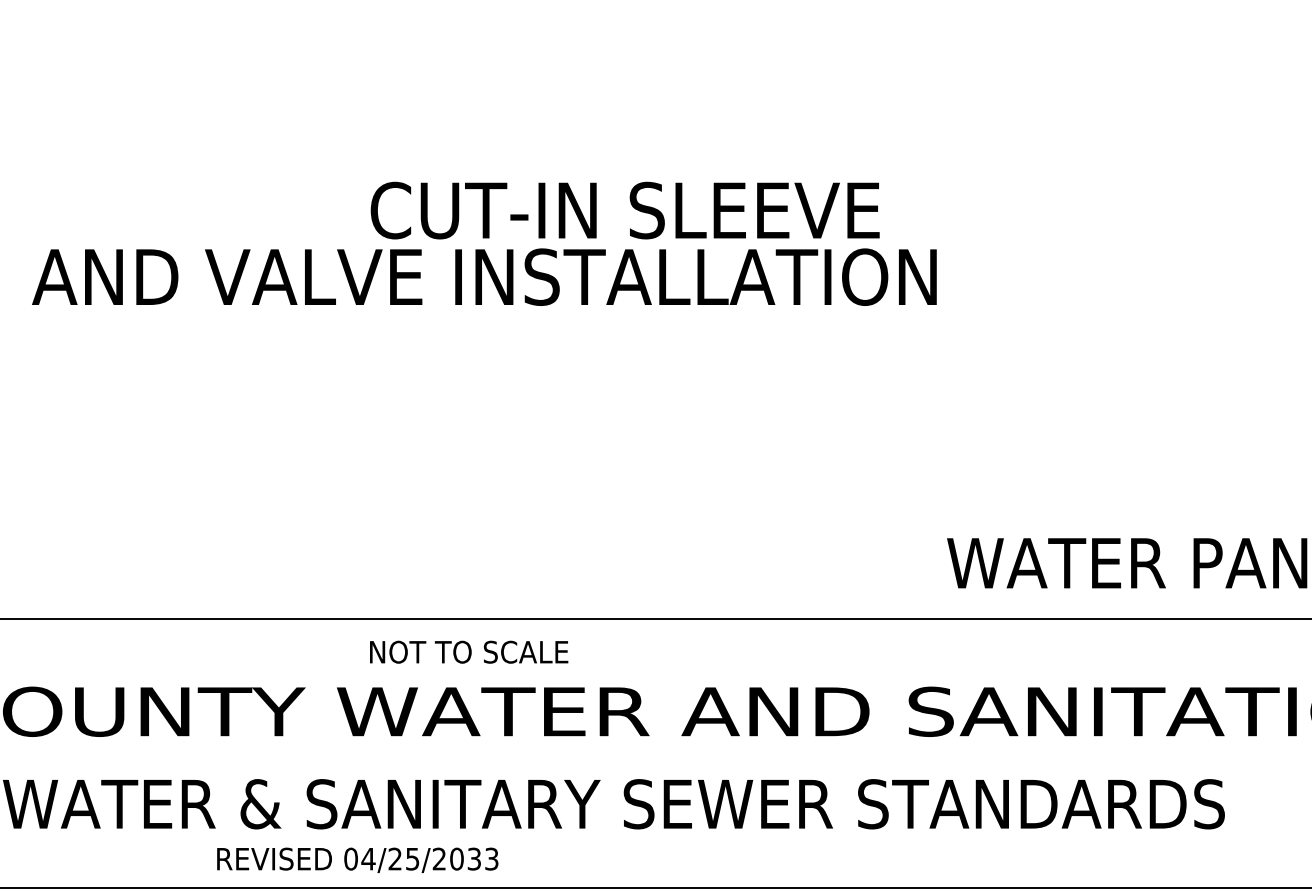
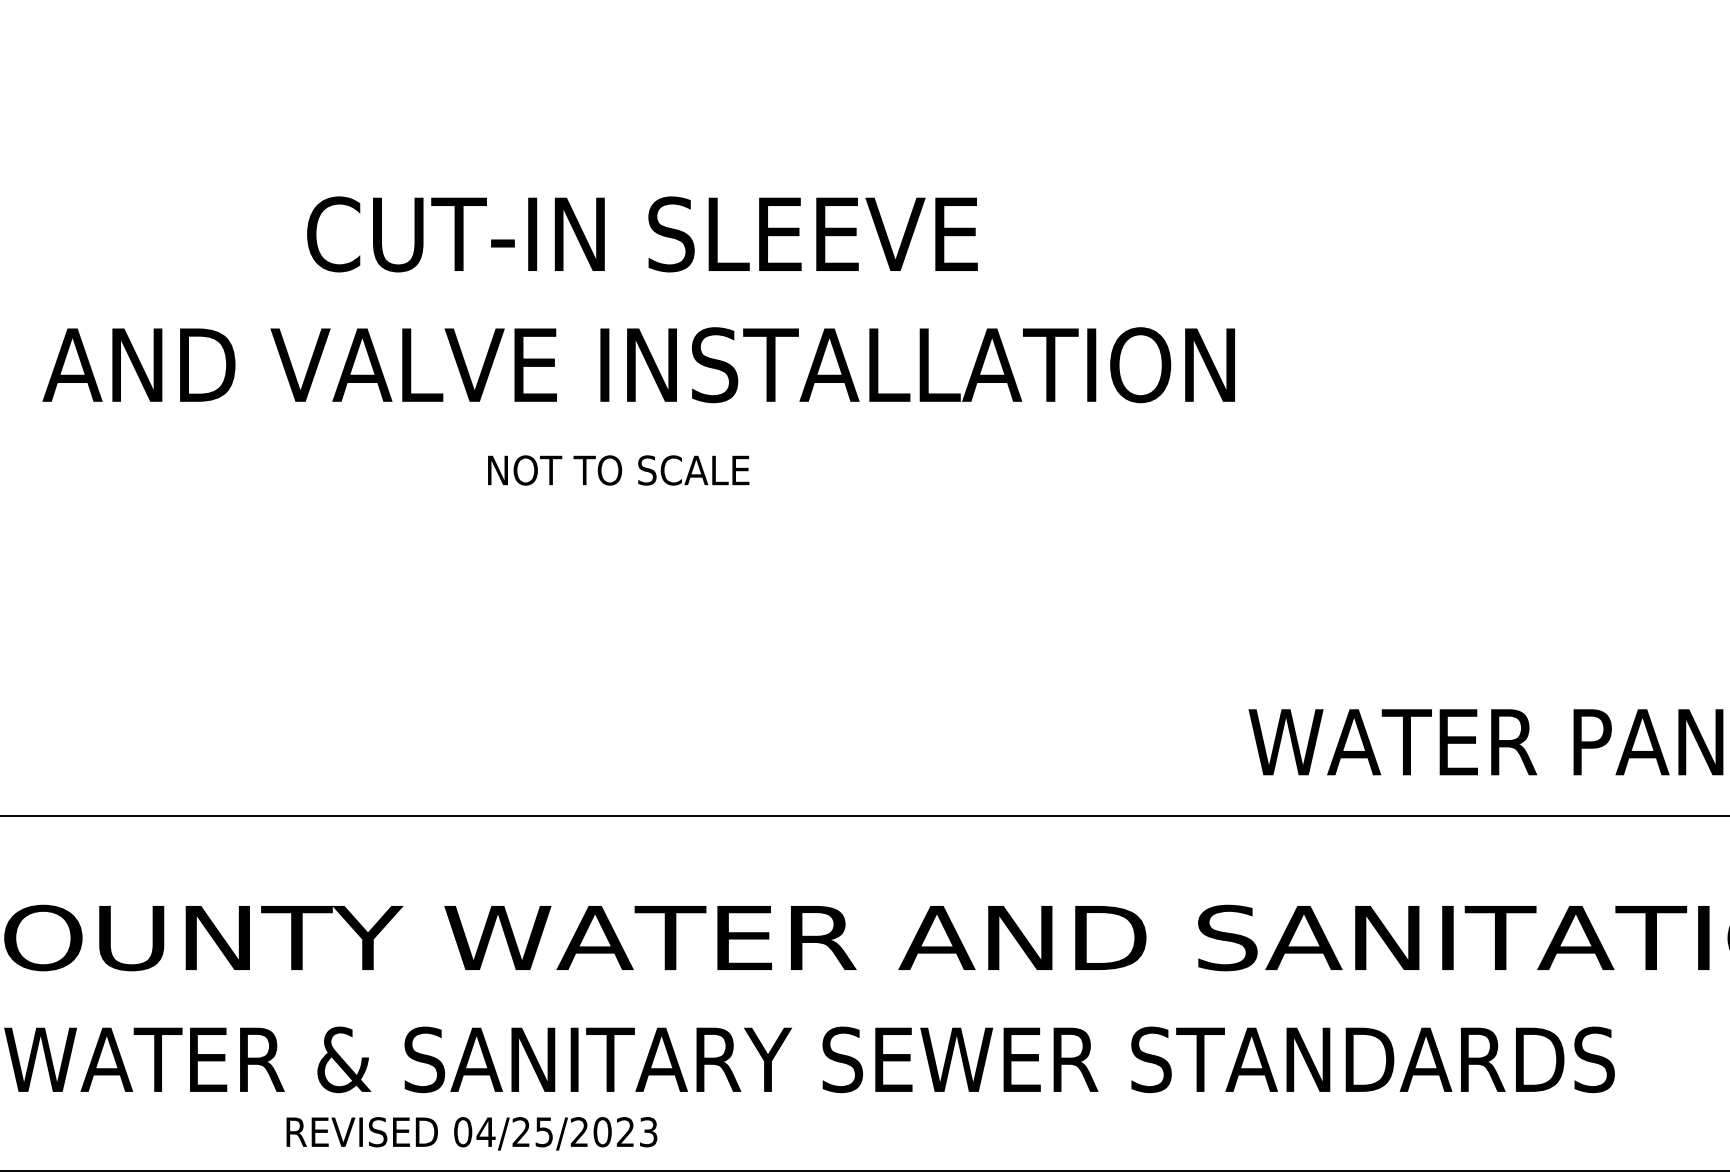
text: (625, 210) -> (642, 234), moved
text: (468, 652) -> (618, 470), moved
text: (474, 859) -> (625, 1132), 04/25/2033 -> 04/25/2023

